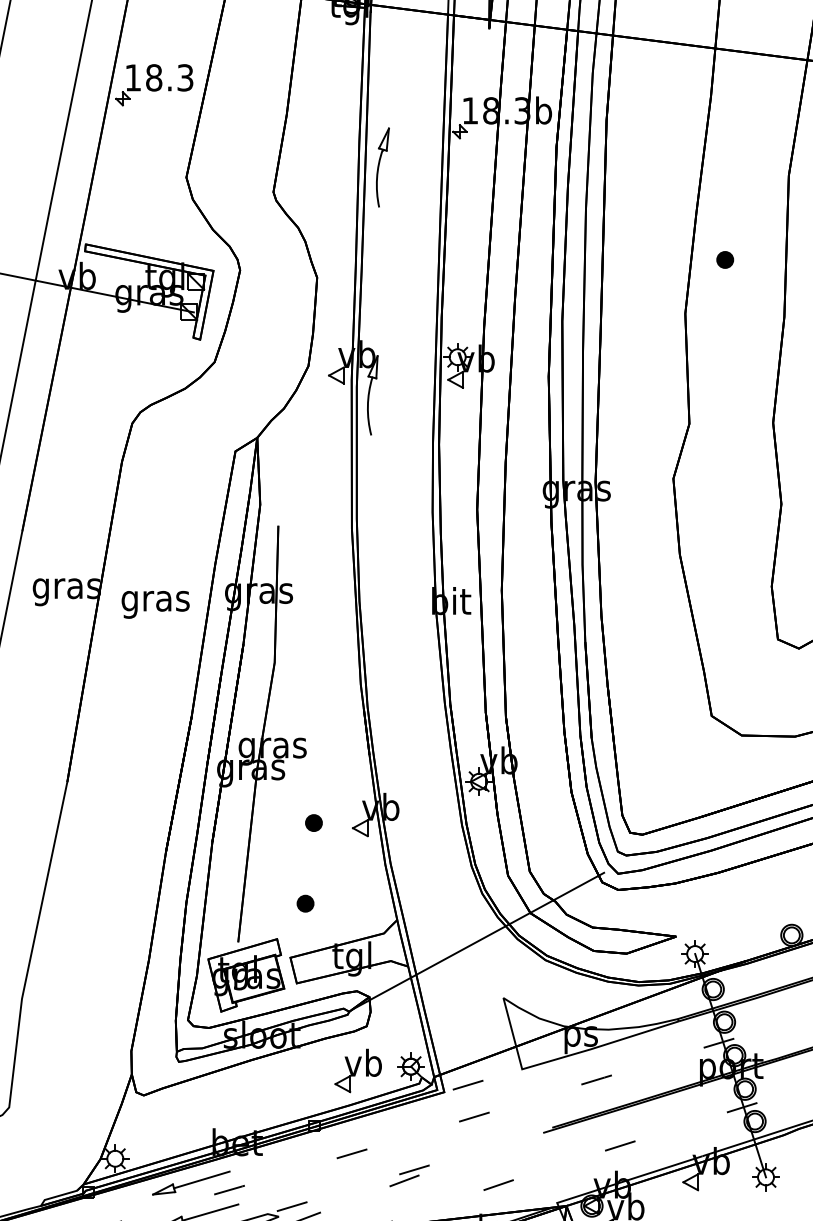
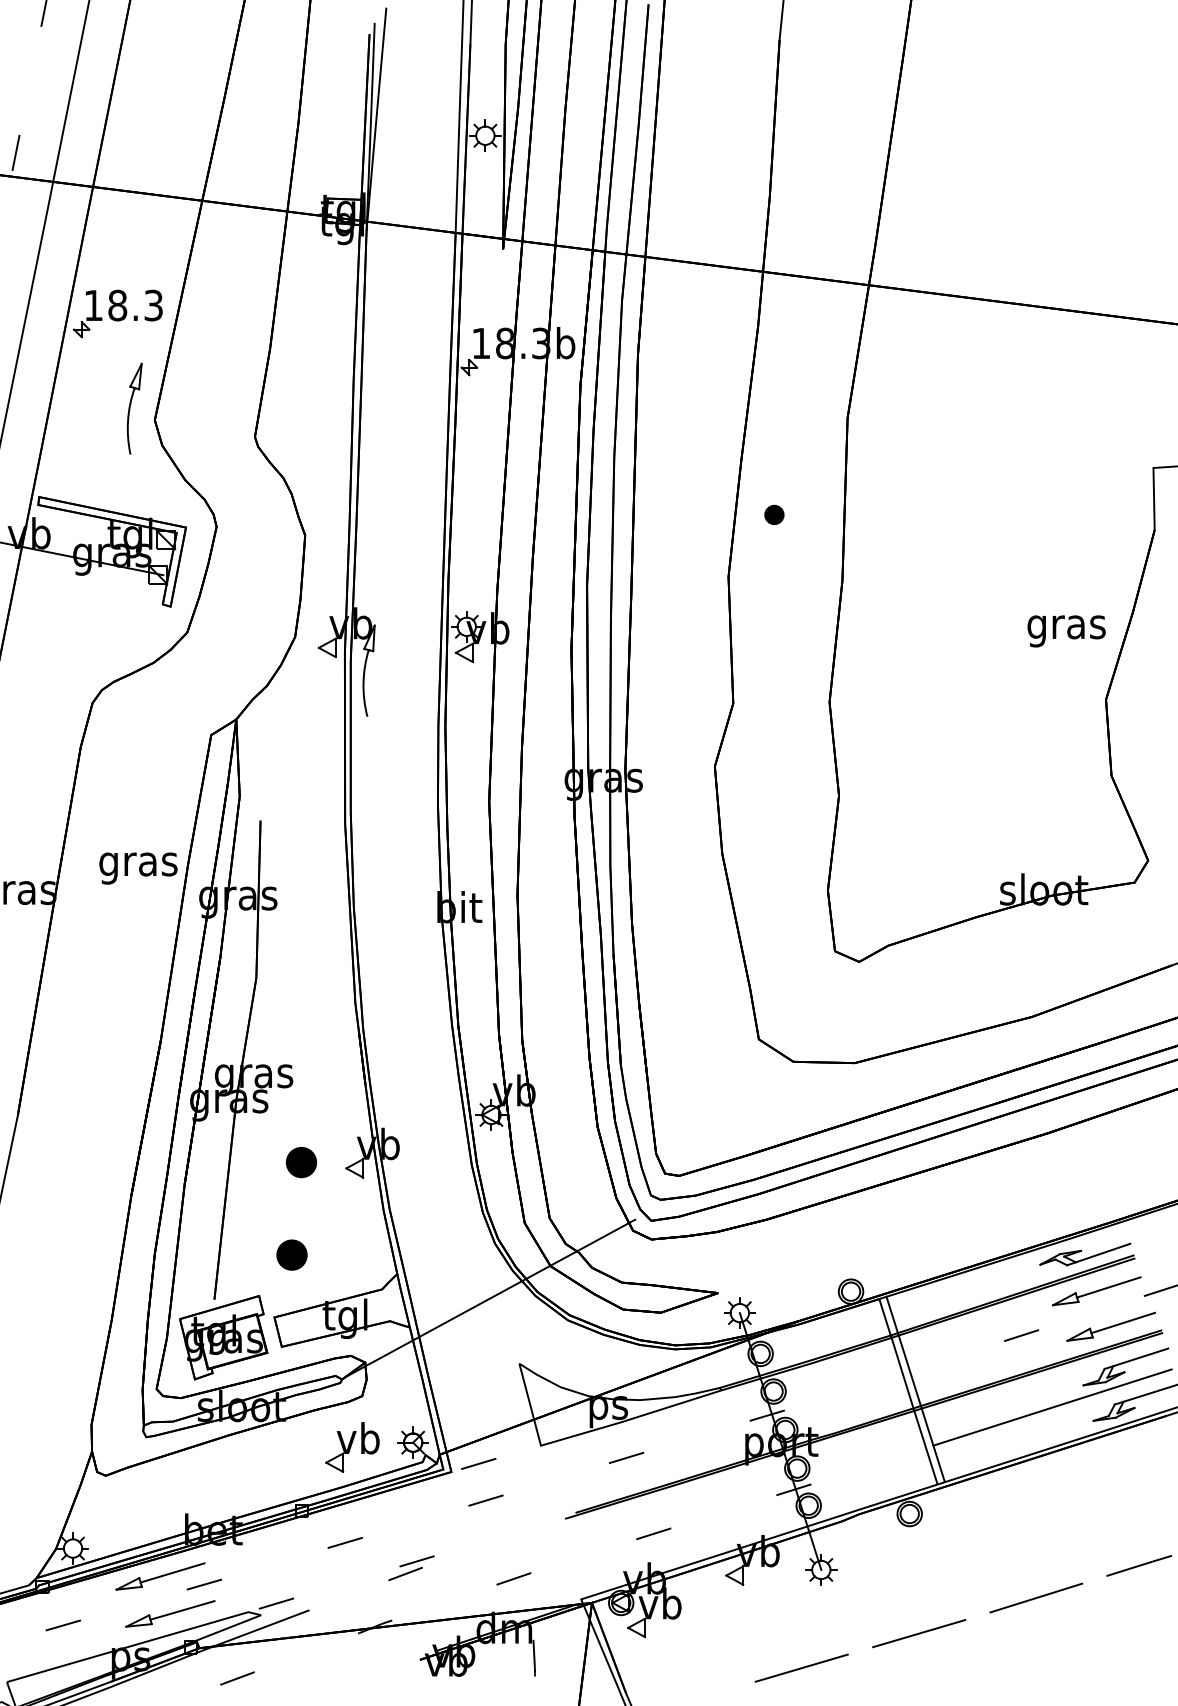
part: (382, 167) -> (134, 408), moved
text: (155, 604) -> (138, 868), moved
part: (313, 823) -> (301, 1162), size x1.6
part: (305, 903) -> (291, 1255), size x1.6

